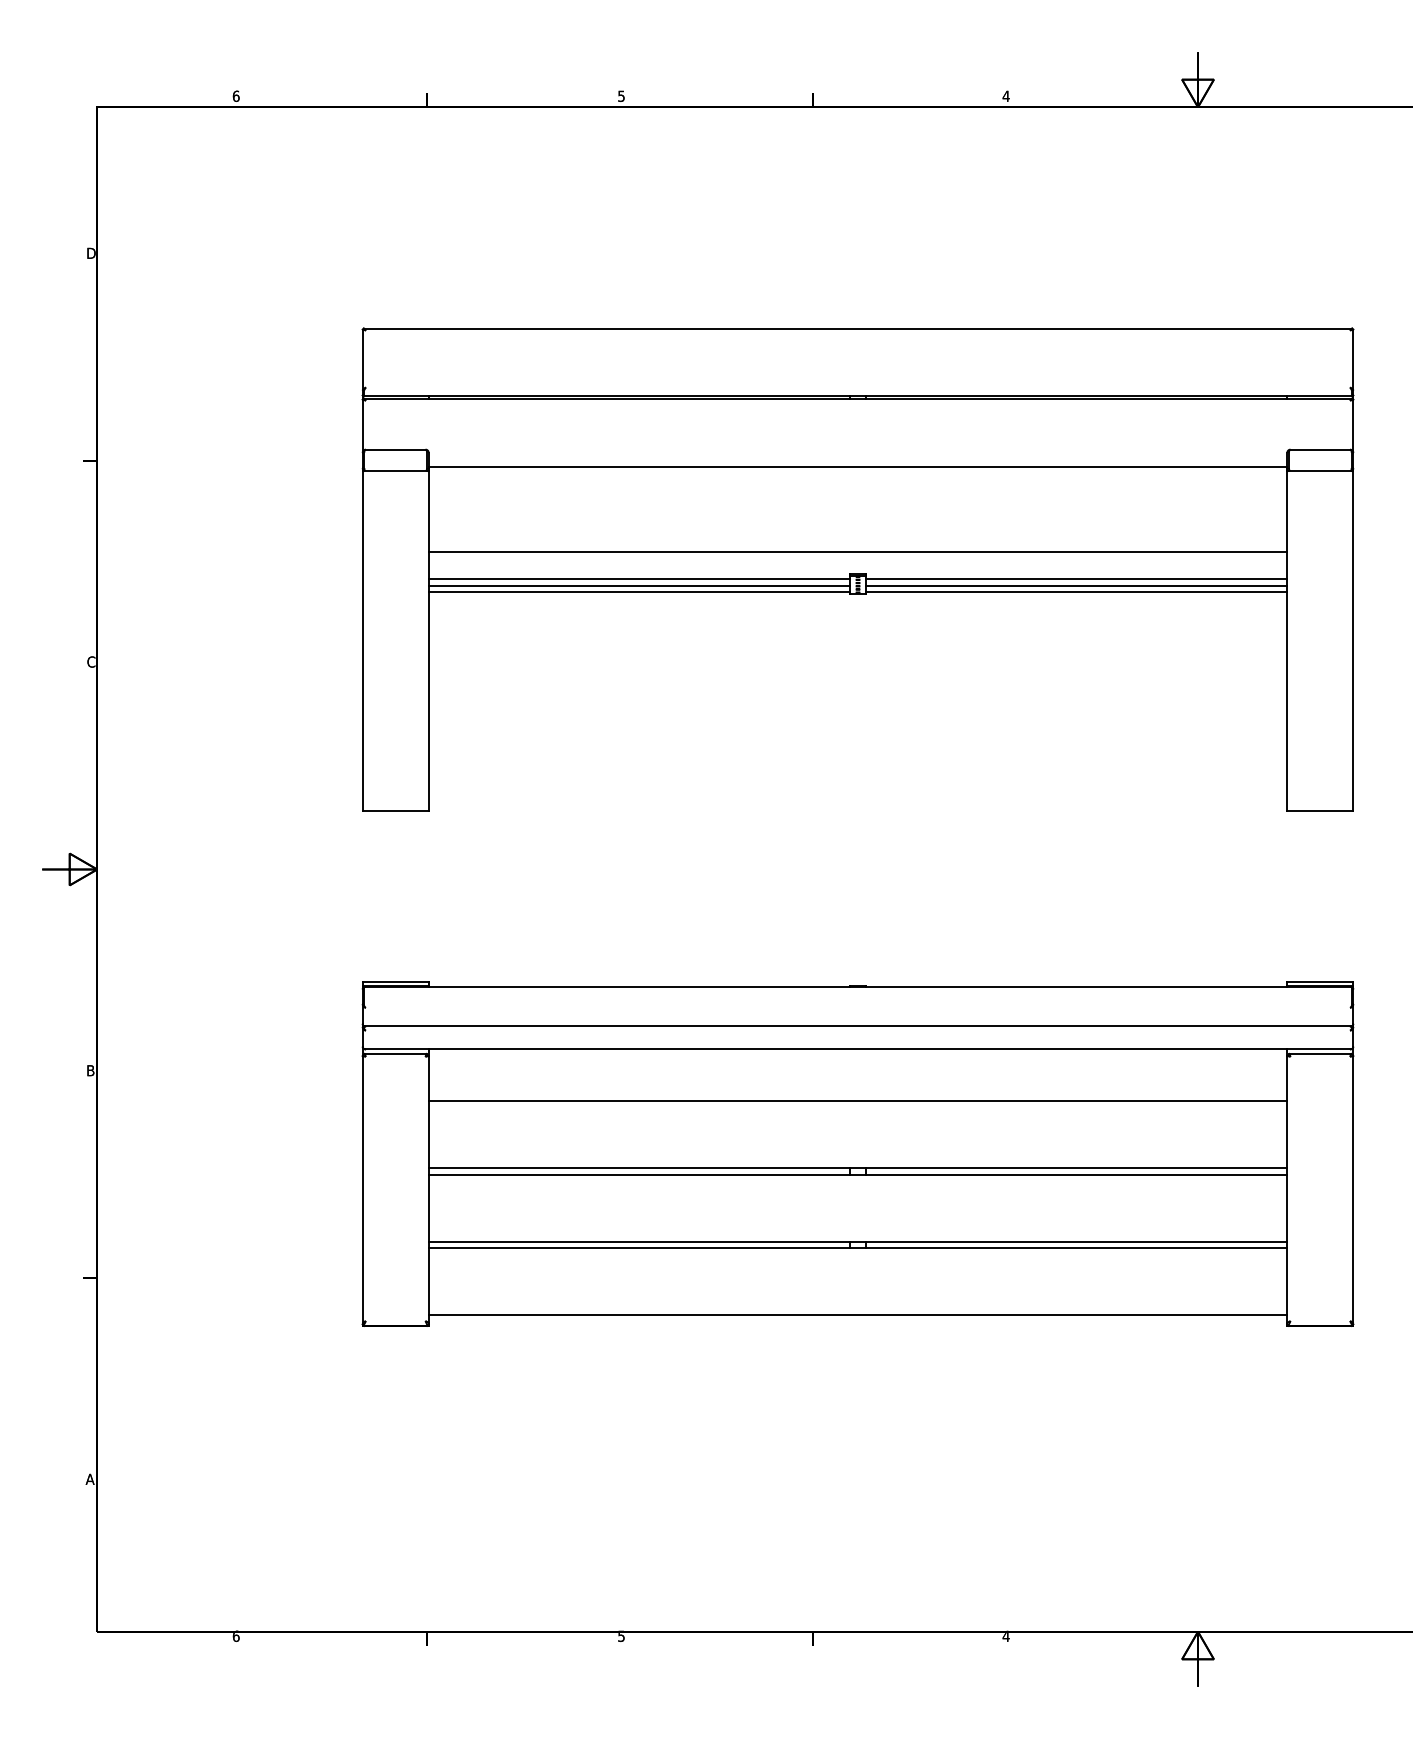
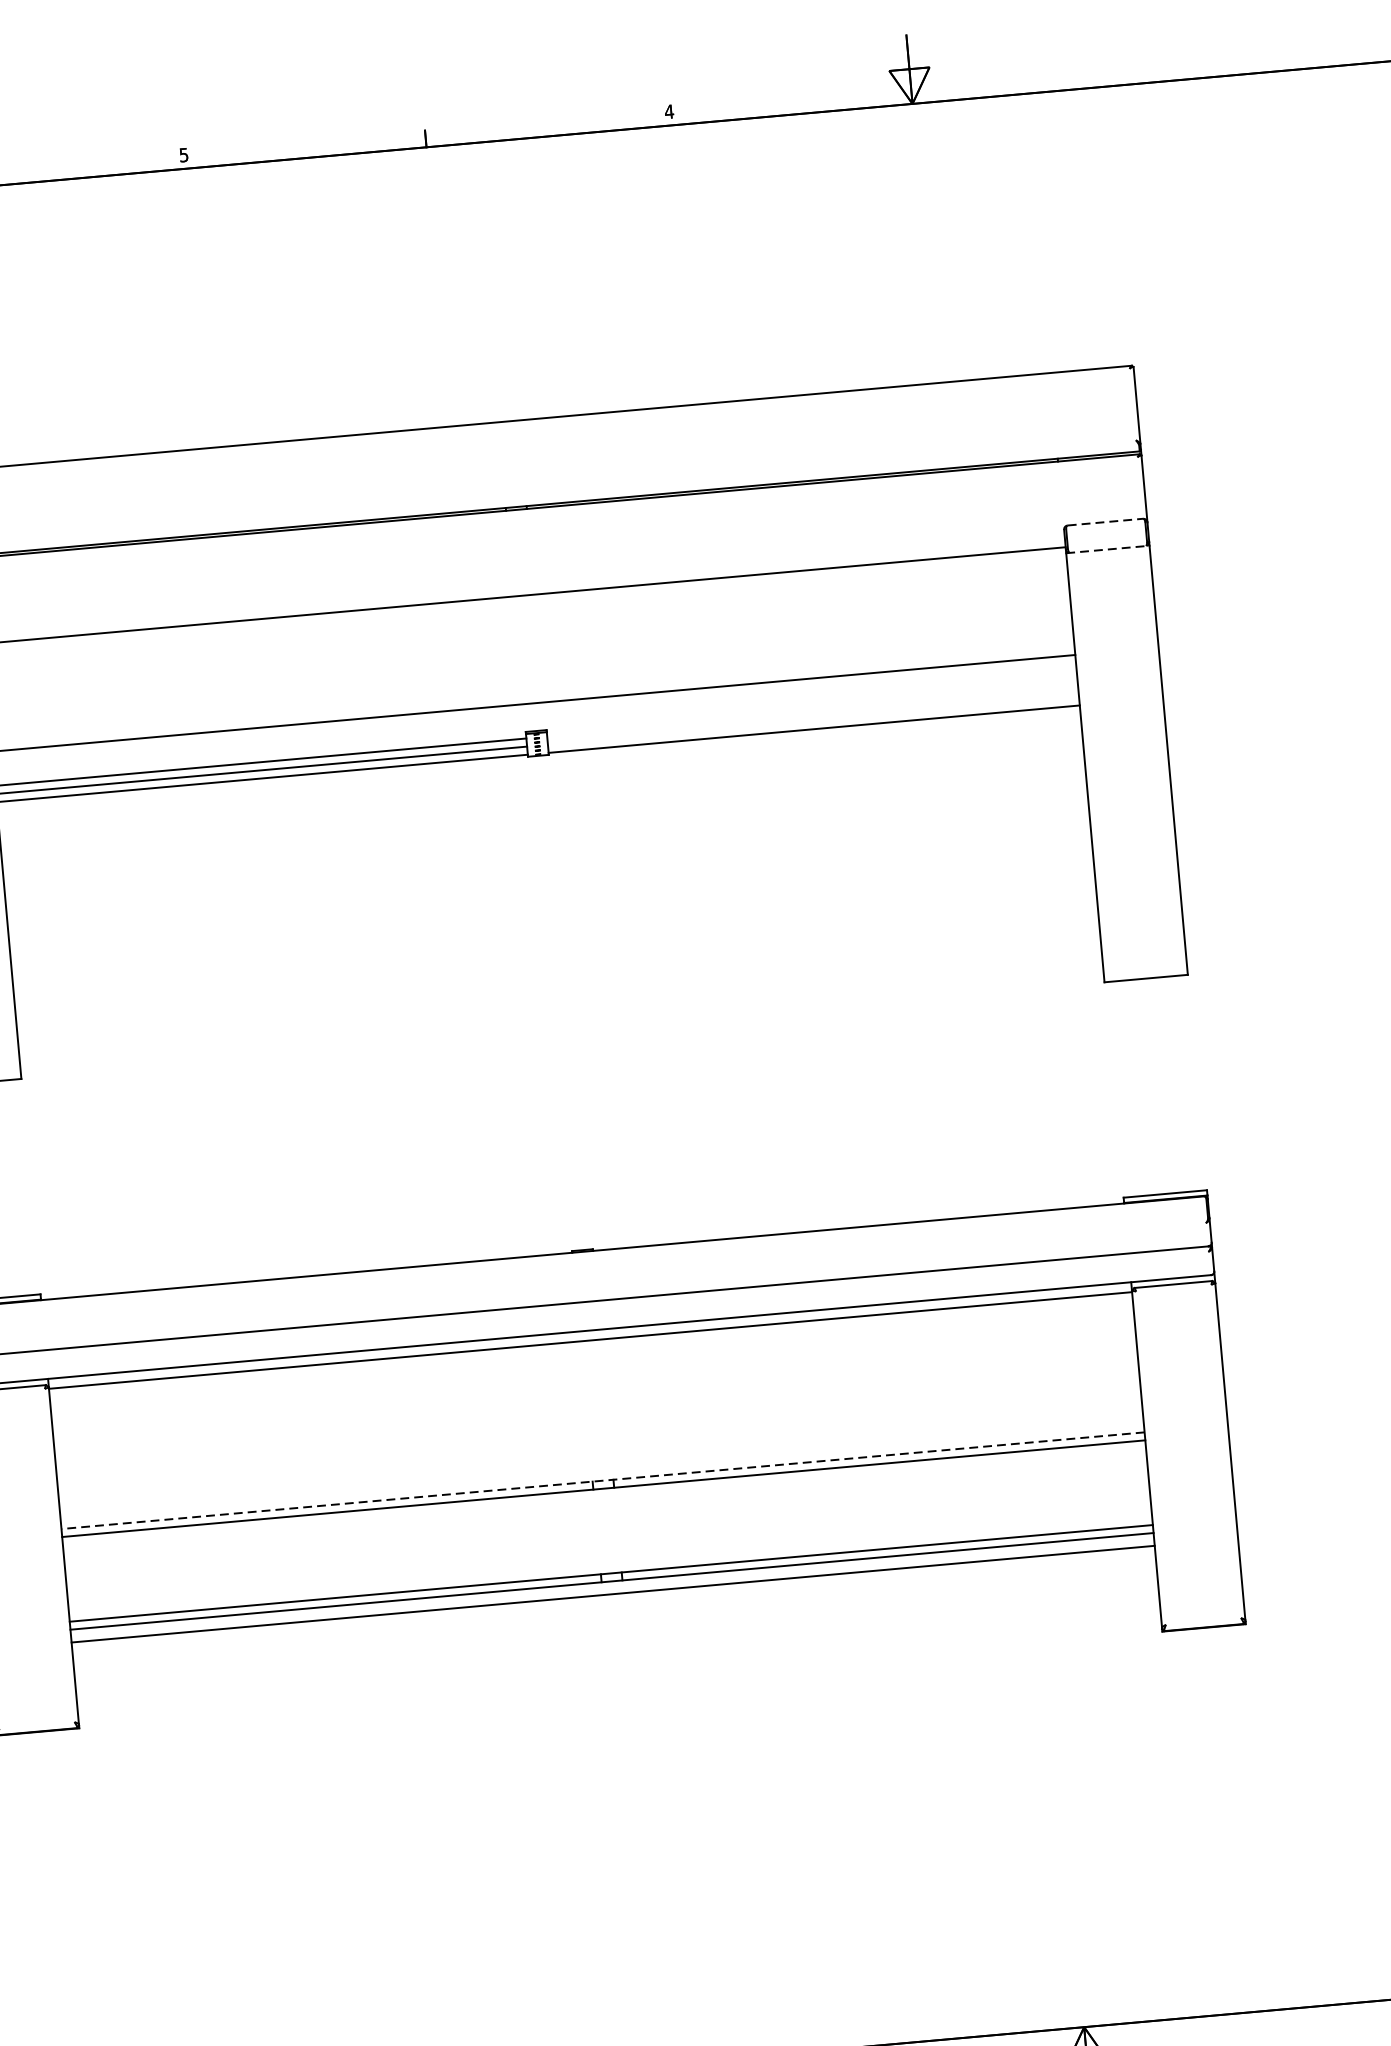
line: (1320, 449) -> (1105, 521), solid -> dashed
line: (1320, 471) -> (1108, 549), solid -> dashed
line: (1076, 579) -> (812, 713), removed
line: (1076, 585) -> (813, 720), removed
line: (857, 1101) -> (589, 1341), moved
line: (857, 1168) -> (602, 1481), solid -> dashed
line: (857, 1315) -> (612, 1594), moved

